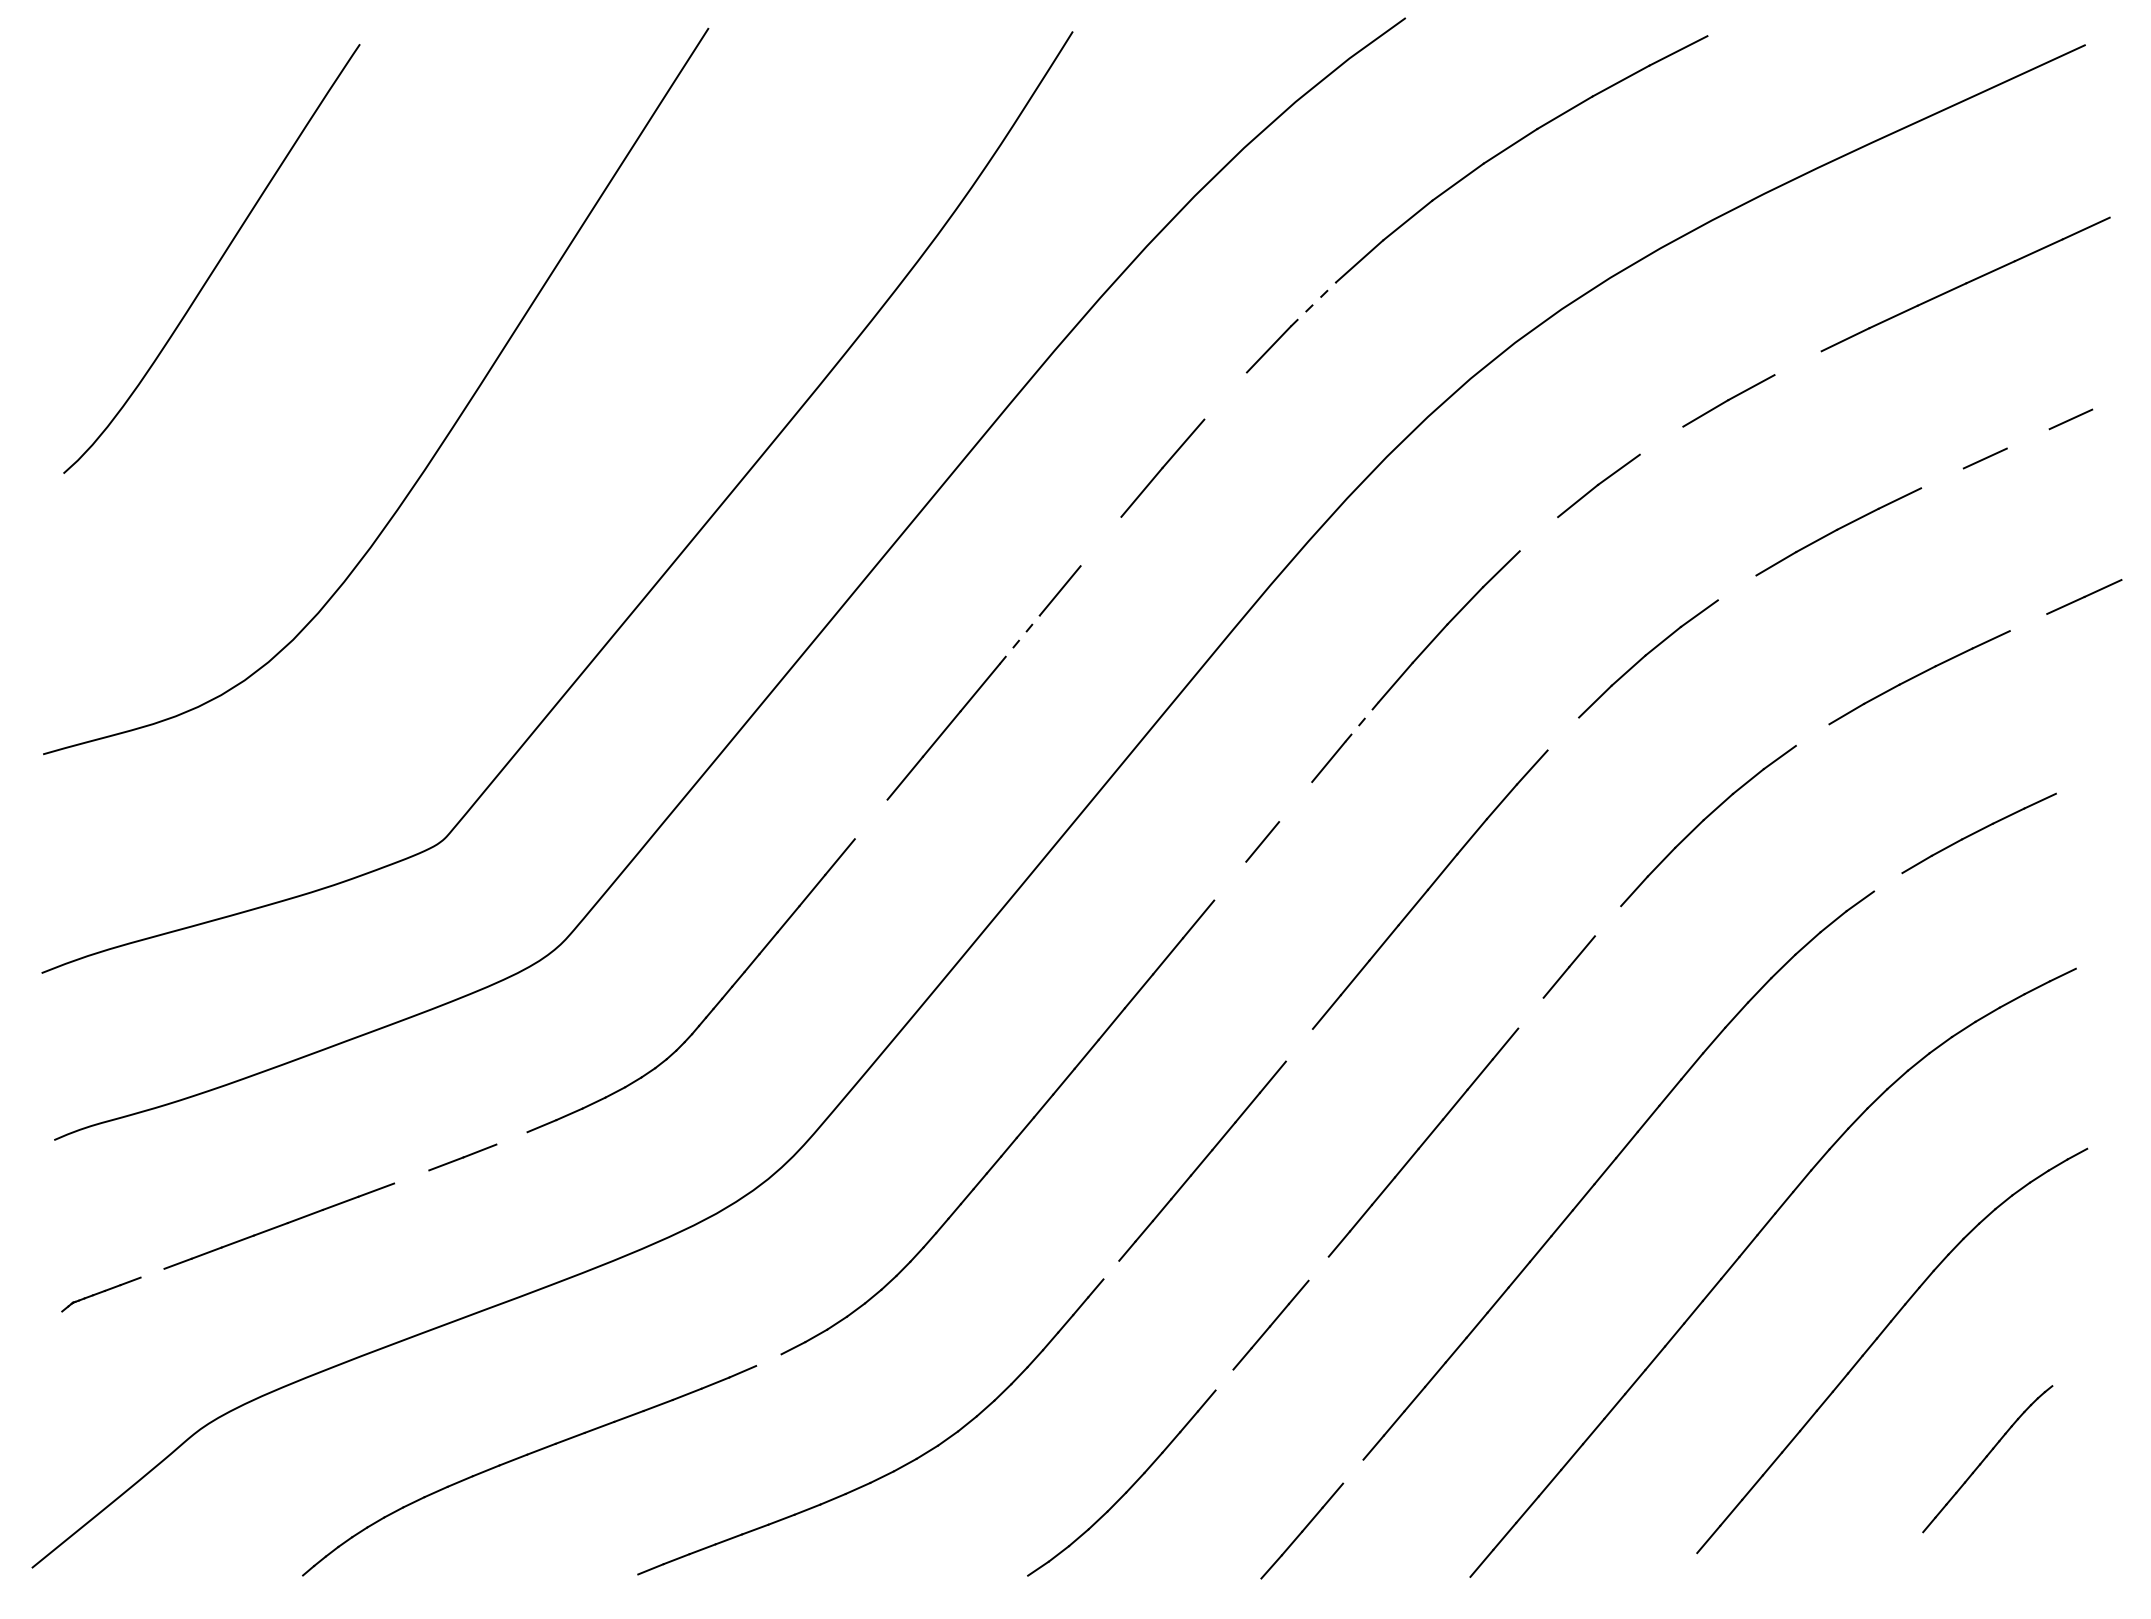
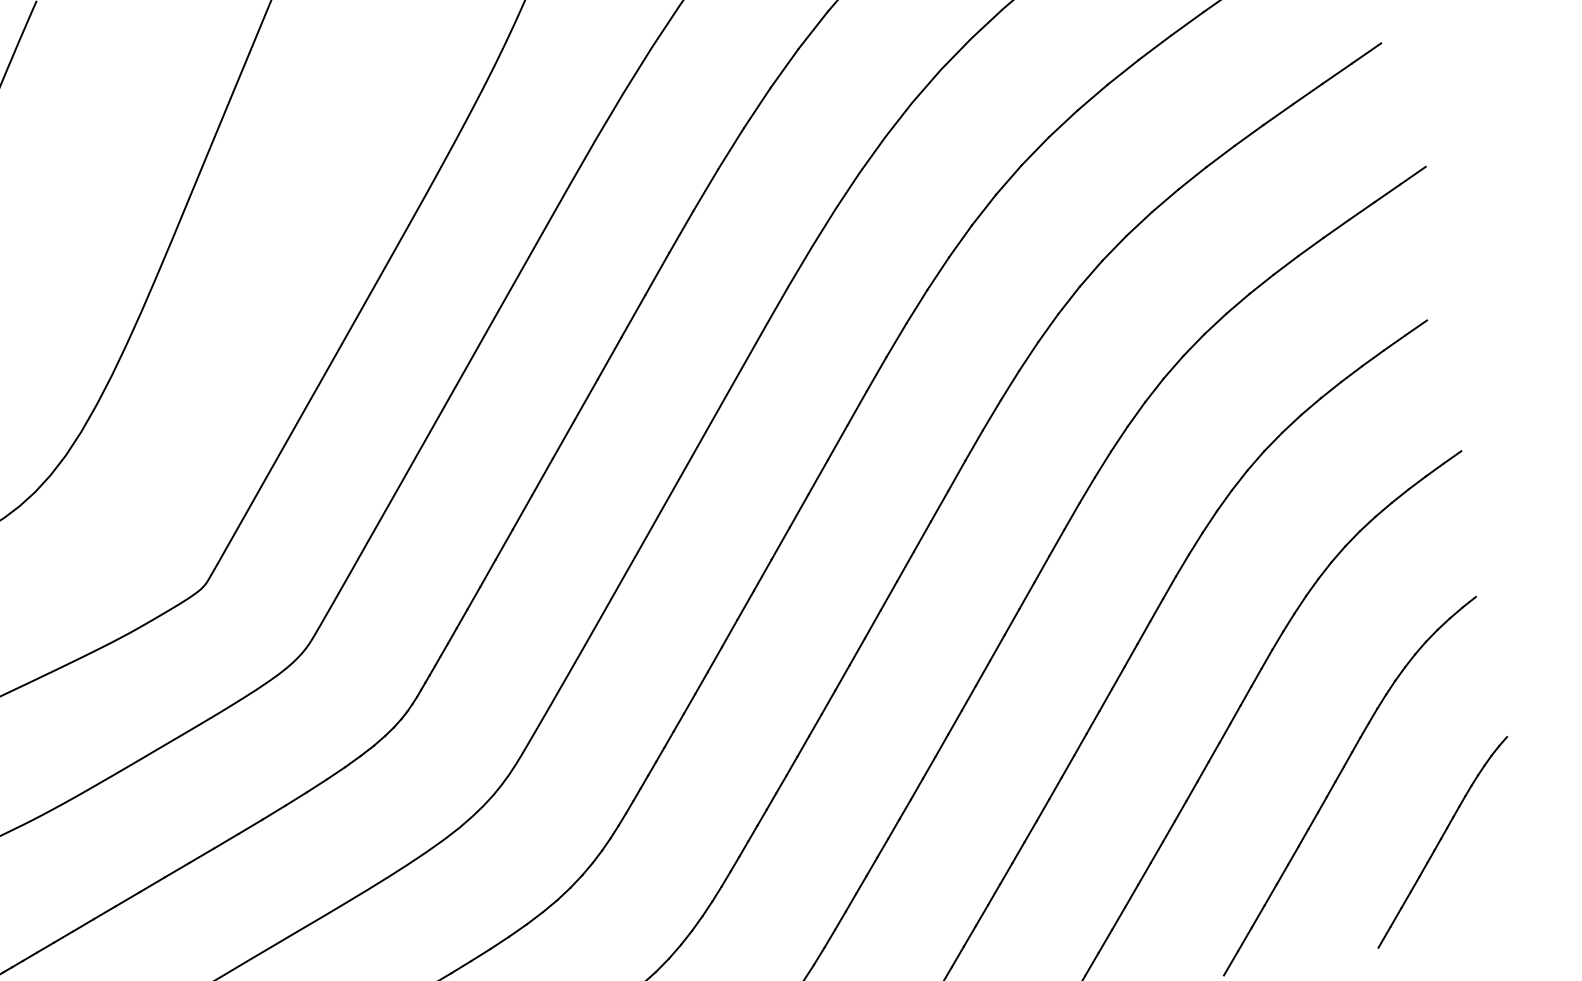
line: (1313, 304) -> (784, 68), dashed -> solid
line: (1797, 363) -> (1154, 48), added
line: (1225, 395) -> (730, 148), added
line: (2027, 438) -> (1336, 73), added
line: (1661, 440) -> (1063, 123), added
line: (1942, 478) -> (1278, 114), added
line: (1538, 534) -> (983, 210), added
line: (1100, 541) -> (656, 274), added
line: (1736, 587) -> (1138, 223), added
line: (2028, 622) -> (1361, 211), added
line: (1019, 639) -> (609, 358), dashed -> solid
line: (1362, 722) -> (877, 374), dashed -> solid
line: (1563, 733) -> (1028, 356), added
line: (1812, 734) -> (1215, 323), added
line: (2071, 786) -> (1415, 327), added
line: (1295, 801) -> (837, 442), added
line: (870, 819) -> (521, 512), added
line: (1230, 880) -> (799, 510), added
line: (1888, 882) -> (1291, 424), added
line: (1607, 921) -> (1086, 490), added
line: (2088, 962) -> (1452, 457), added
line: (1530, 1012) -> (1041, 569), added
line: (1298, 1044) -> (872, 623), added
line: (511, 1138) -> (295, 799), added
line: (411, 1176) -> (226, 840), added
line: (1318, 1268) -> (916, 788), added
line: (1111, 1269) -> (762, 817), added
line: (152, 1272) -> (45, 947), added
line: (768, 1360) -> (517, 930), added
line: (1224, 1379) -> (861, 884), added
part: (1987, 1458) -> (1442, 841), size x1.67
line: (1353, 1471) -> (970, 936), added
line: (1685, 1567) -> (1231, 963), added

